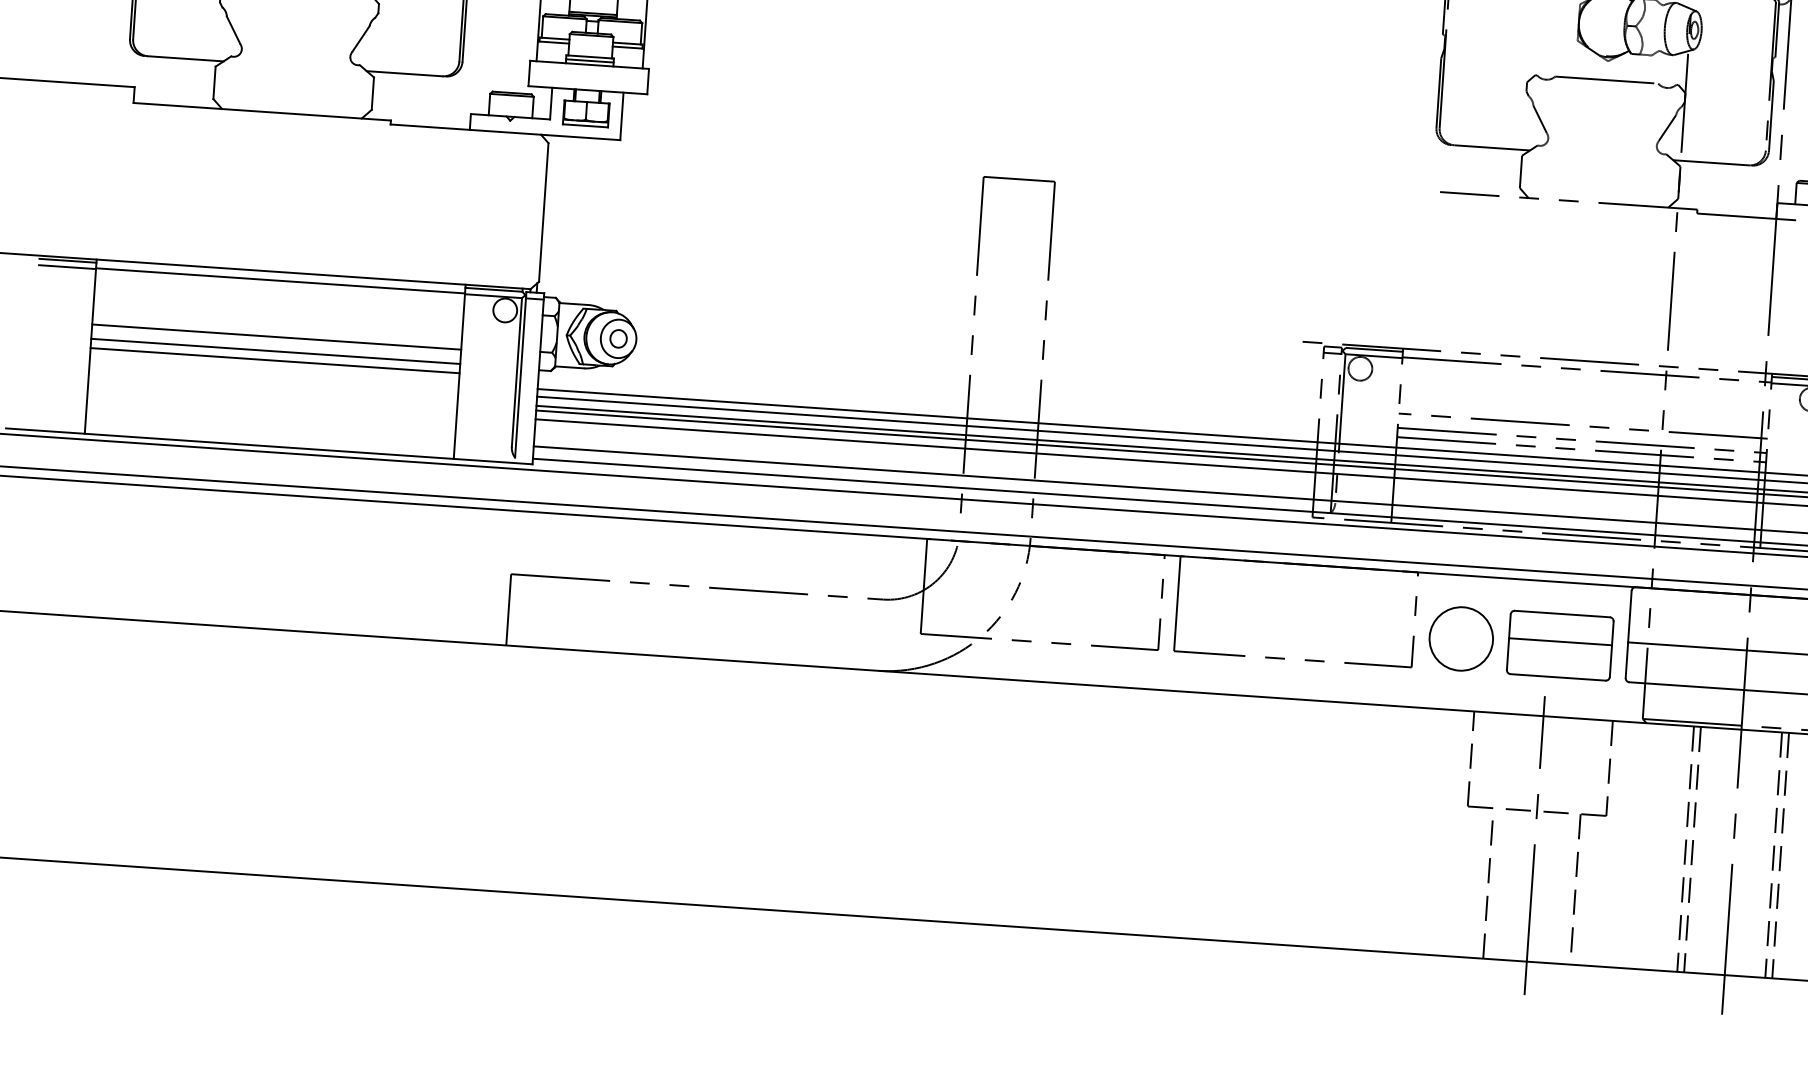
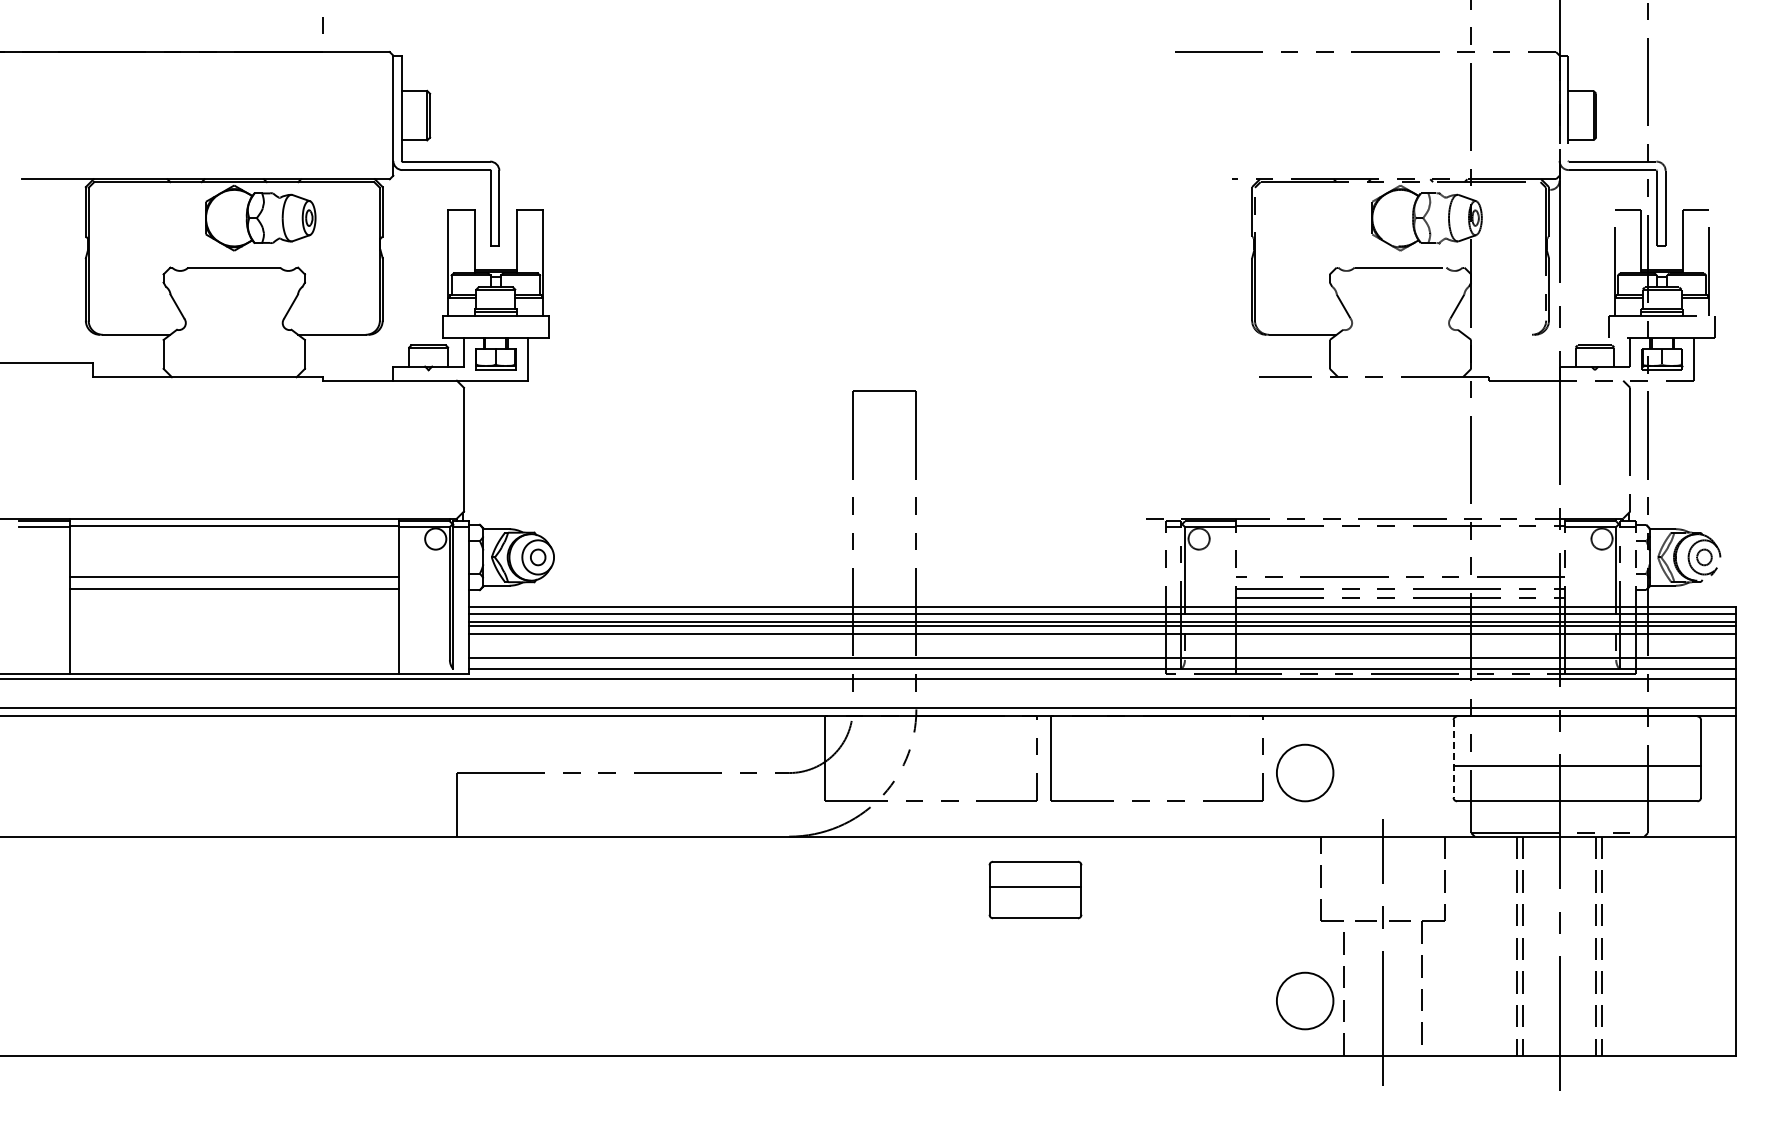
line: (1711, 162) -> (1498, 334), removed
line: (274, 360) -> (233, 597), removed
line: (1628, 634) -> (1453, 758), solid -> dashed
part: (1560, 645) -> (1035, 889), moved
circle: (1444, 893) -> (1305, 1000), added

